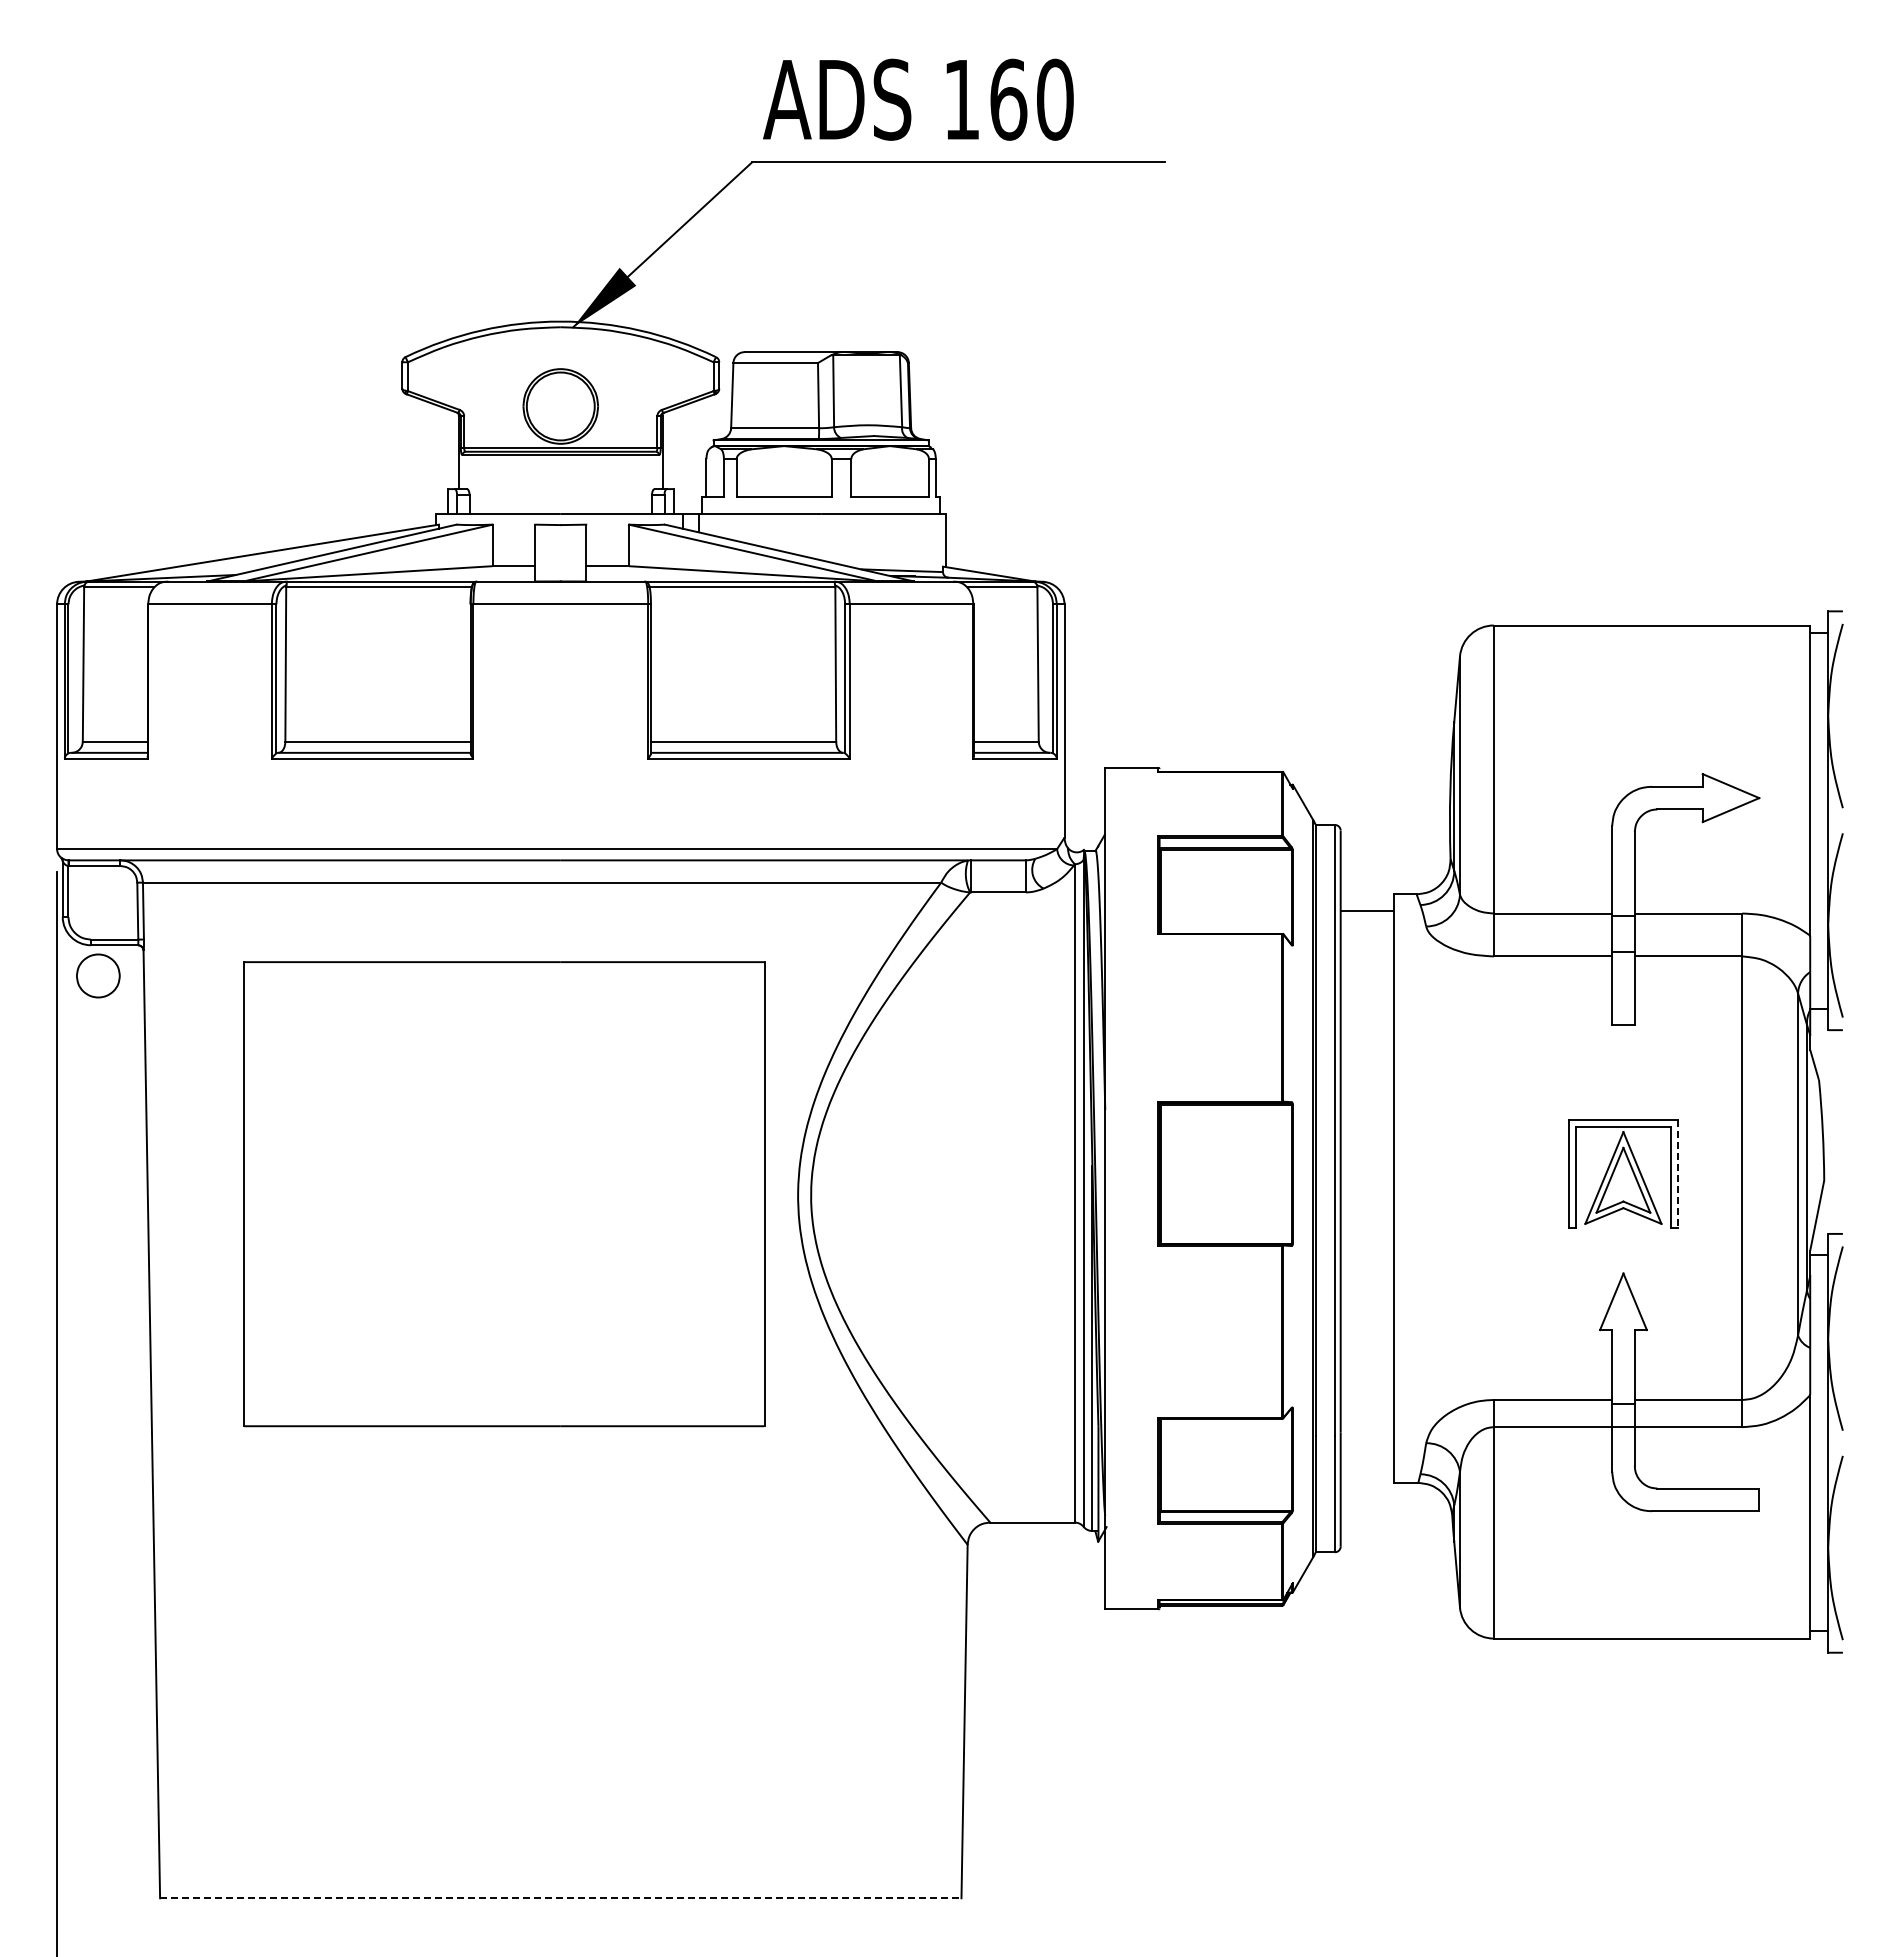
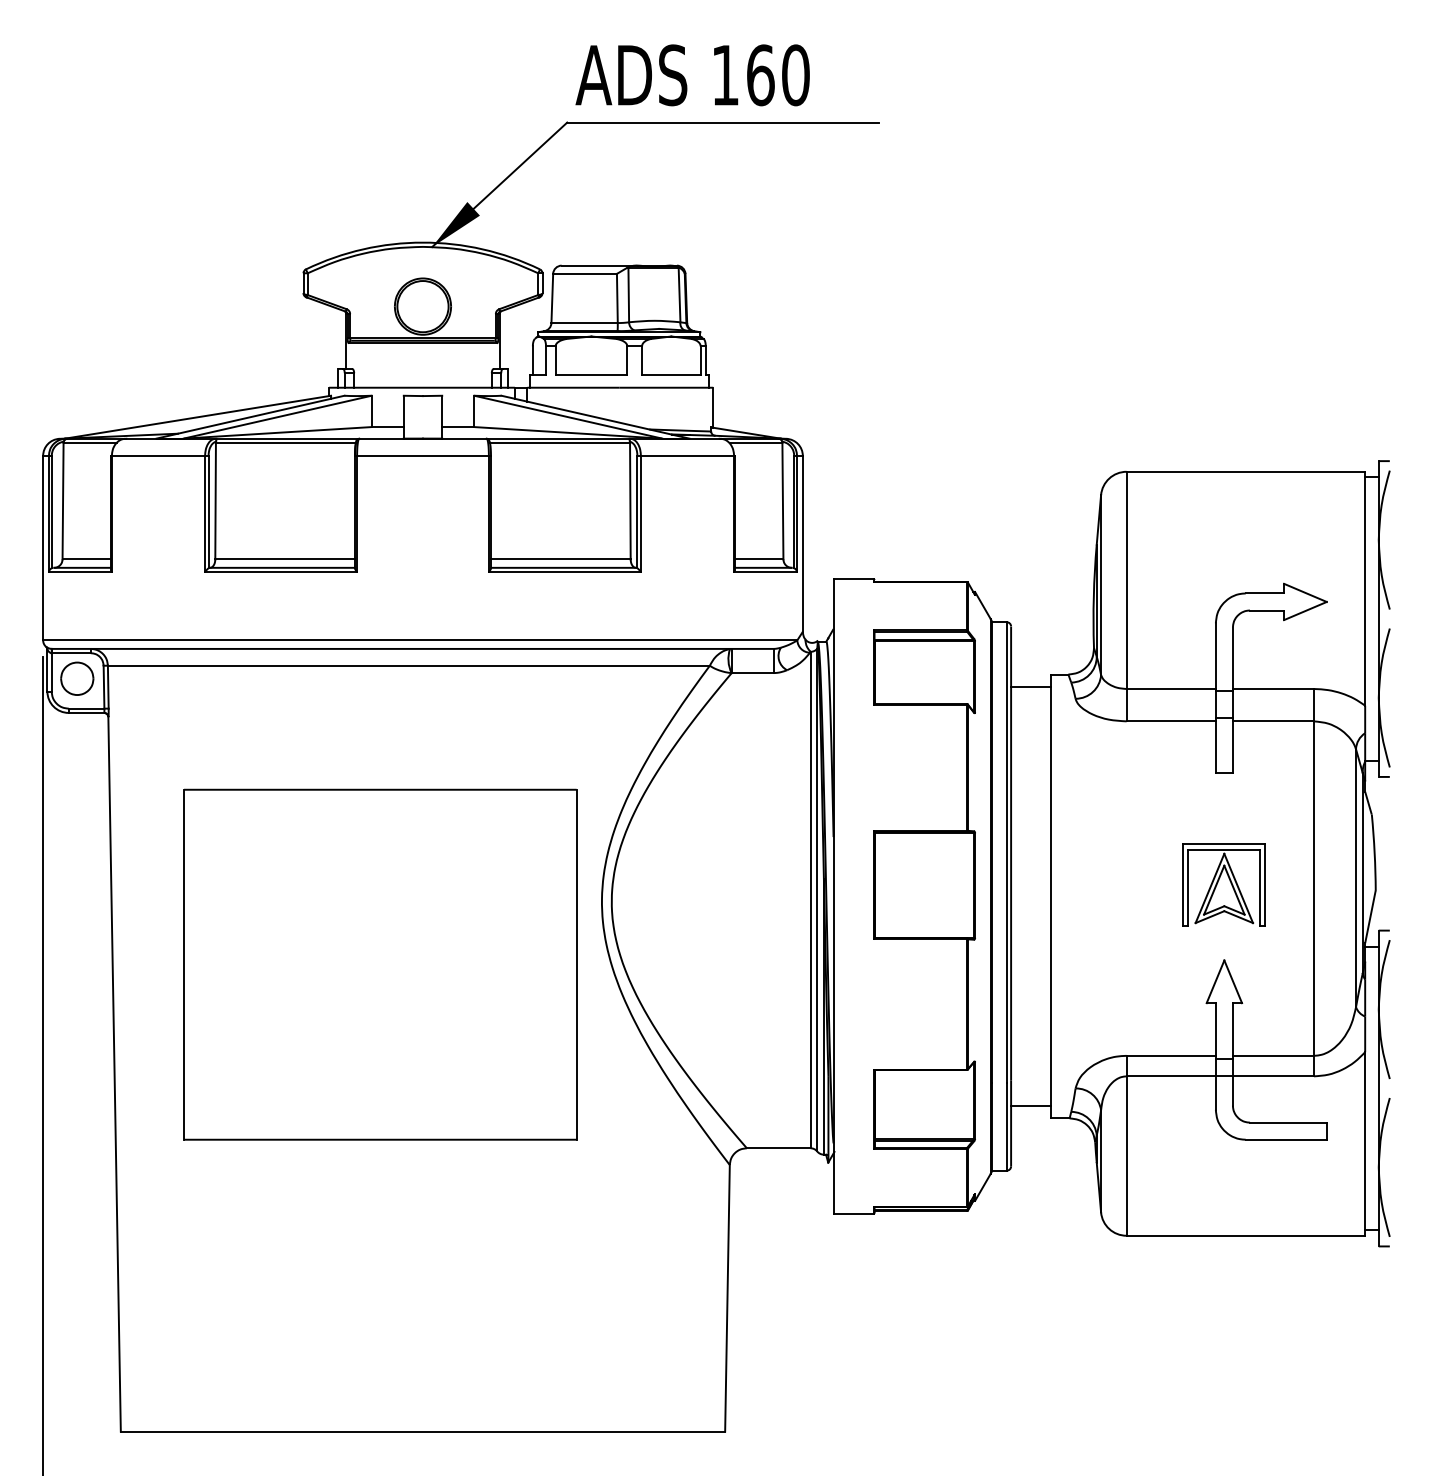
part: (98, 975) -> (77, 678), moved
line: (1677, 1174) -> (1265, 885), dashed -> solid
part: (504, 1194) -> (380, 964), moved
line: (1366, 1465) -> (1030, 1105), added
line: (560, 1898) -> (422, 1431), dashed -> solid

